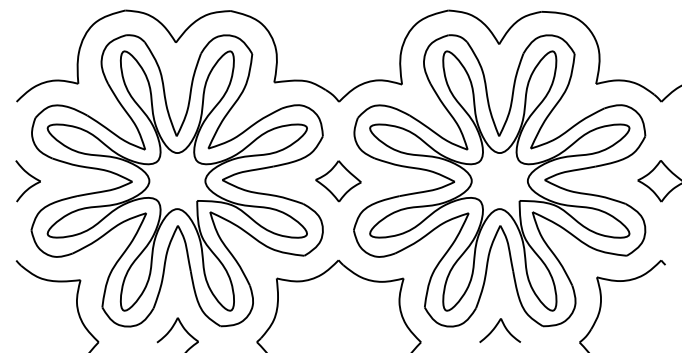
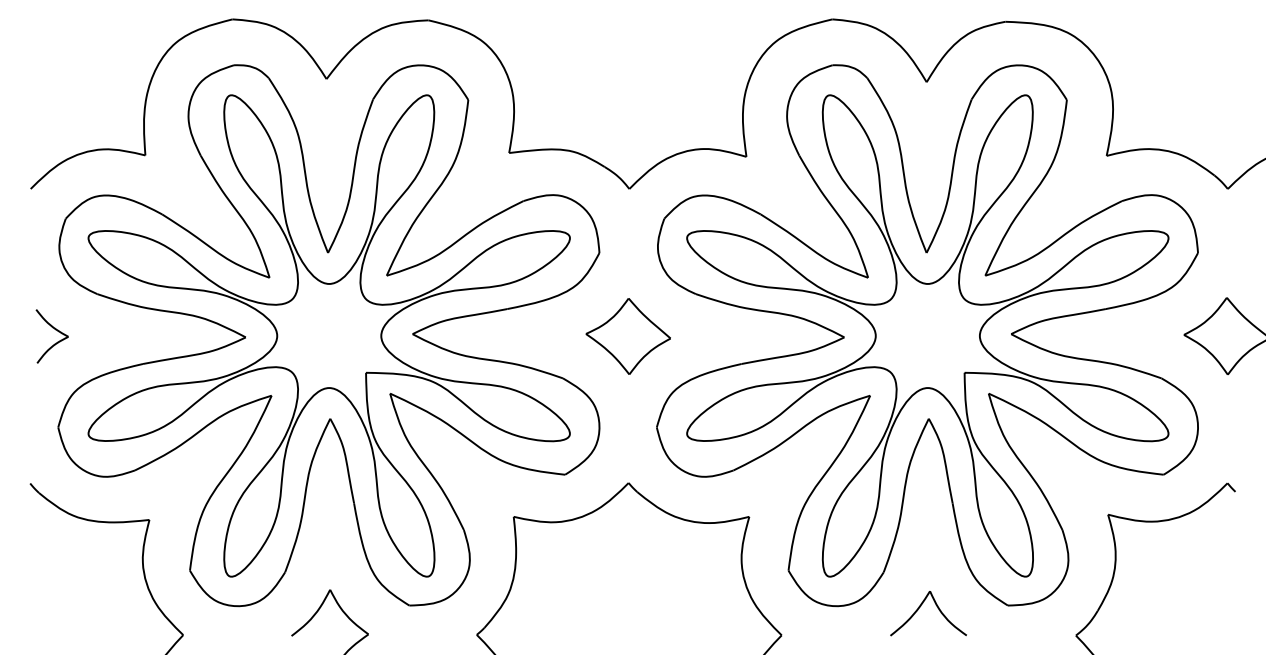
part: (27, 181) -> (50, 336), size x0.7

